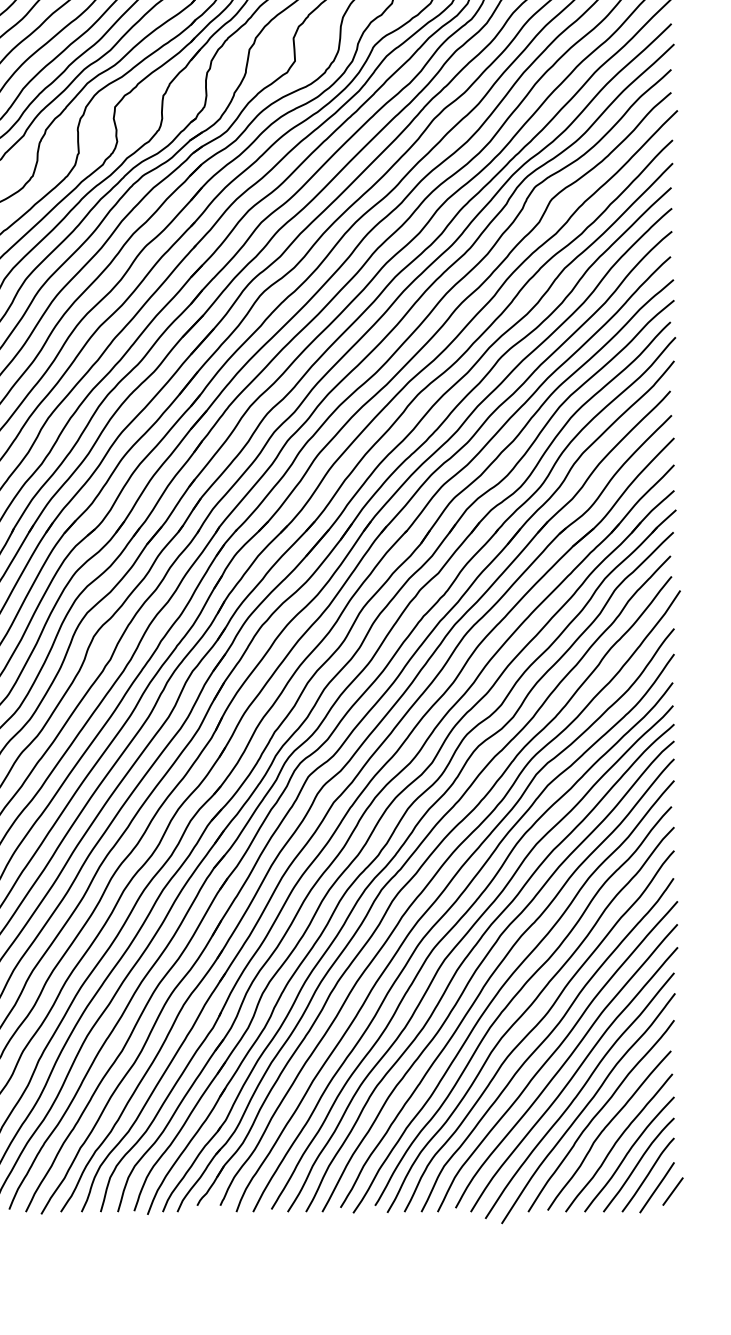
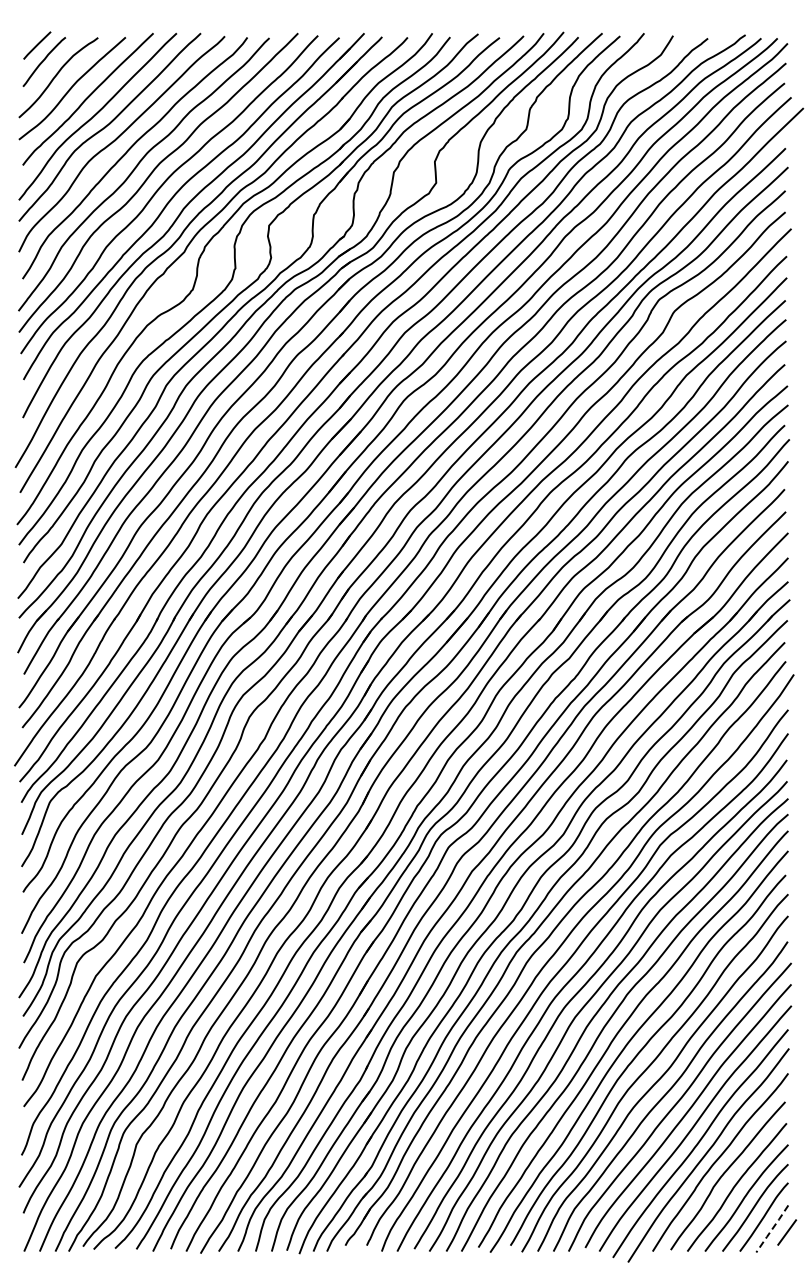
line: (657, 1187) -> (772, 1228), solid -> dashed

